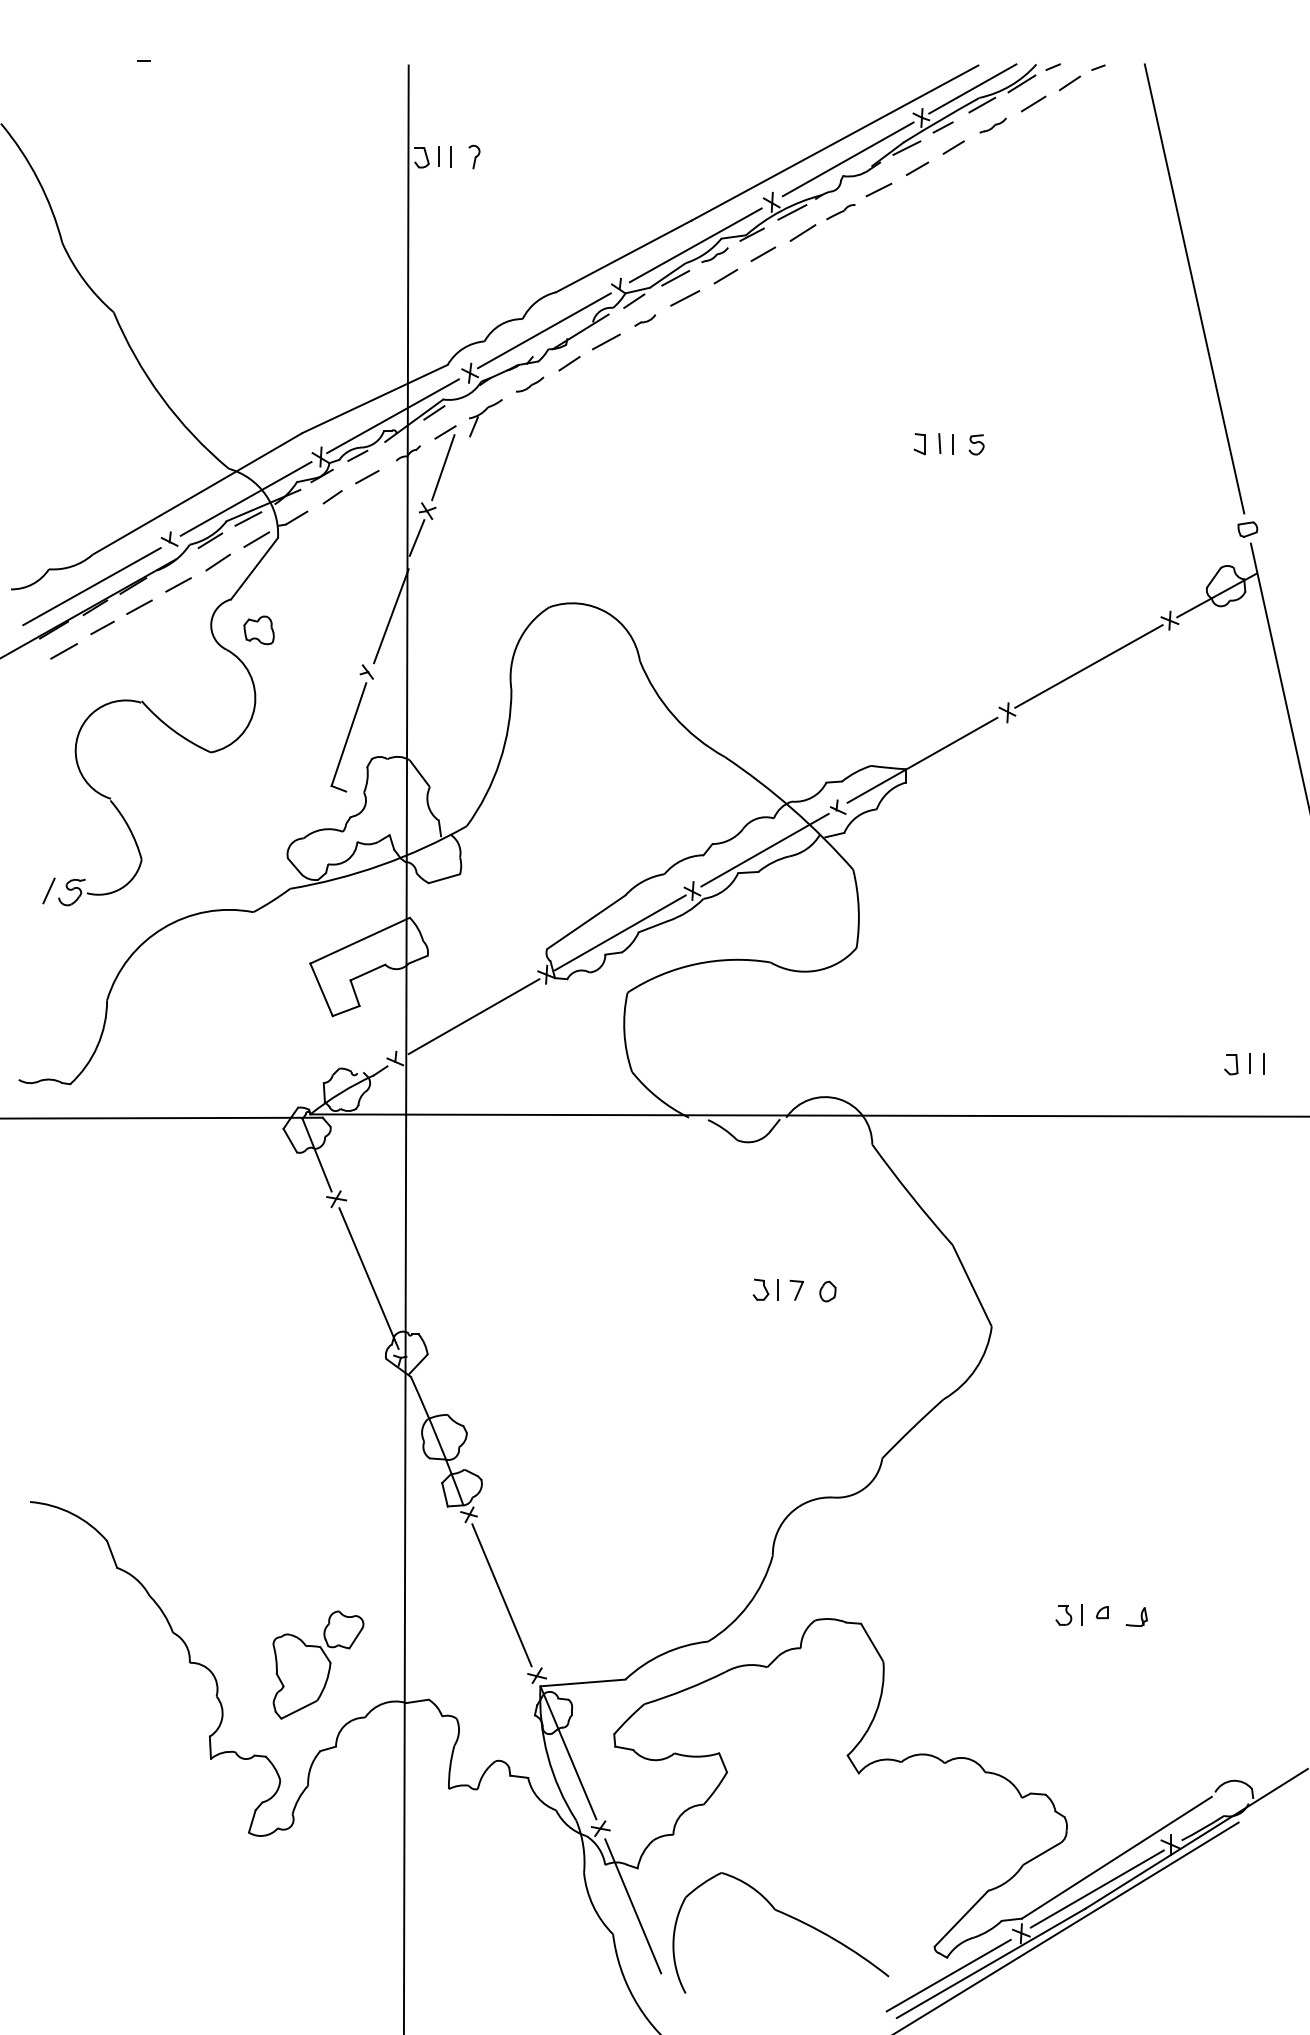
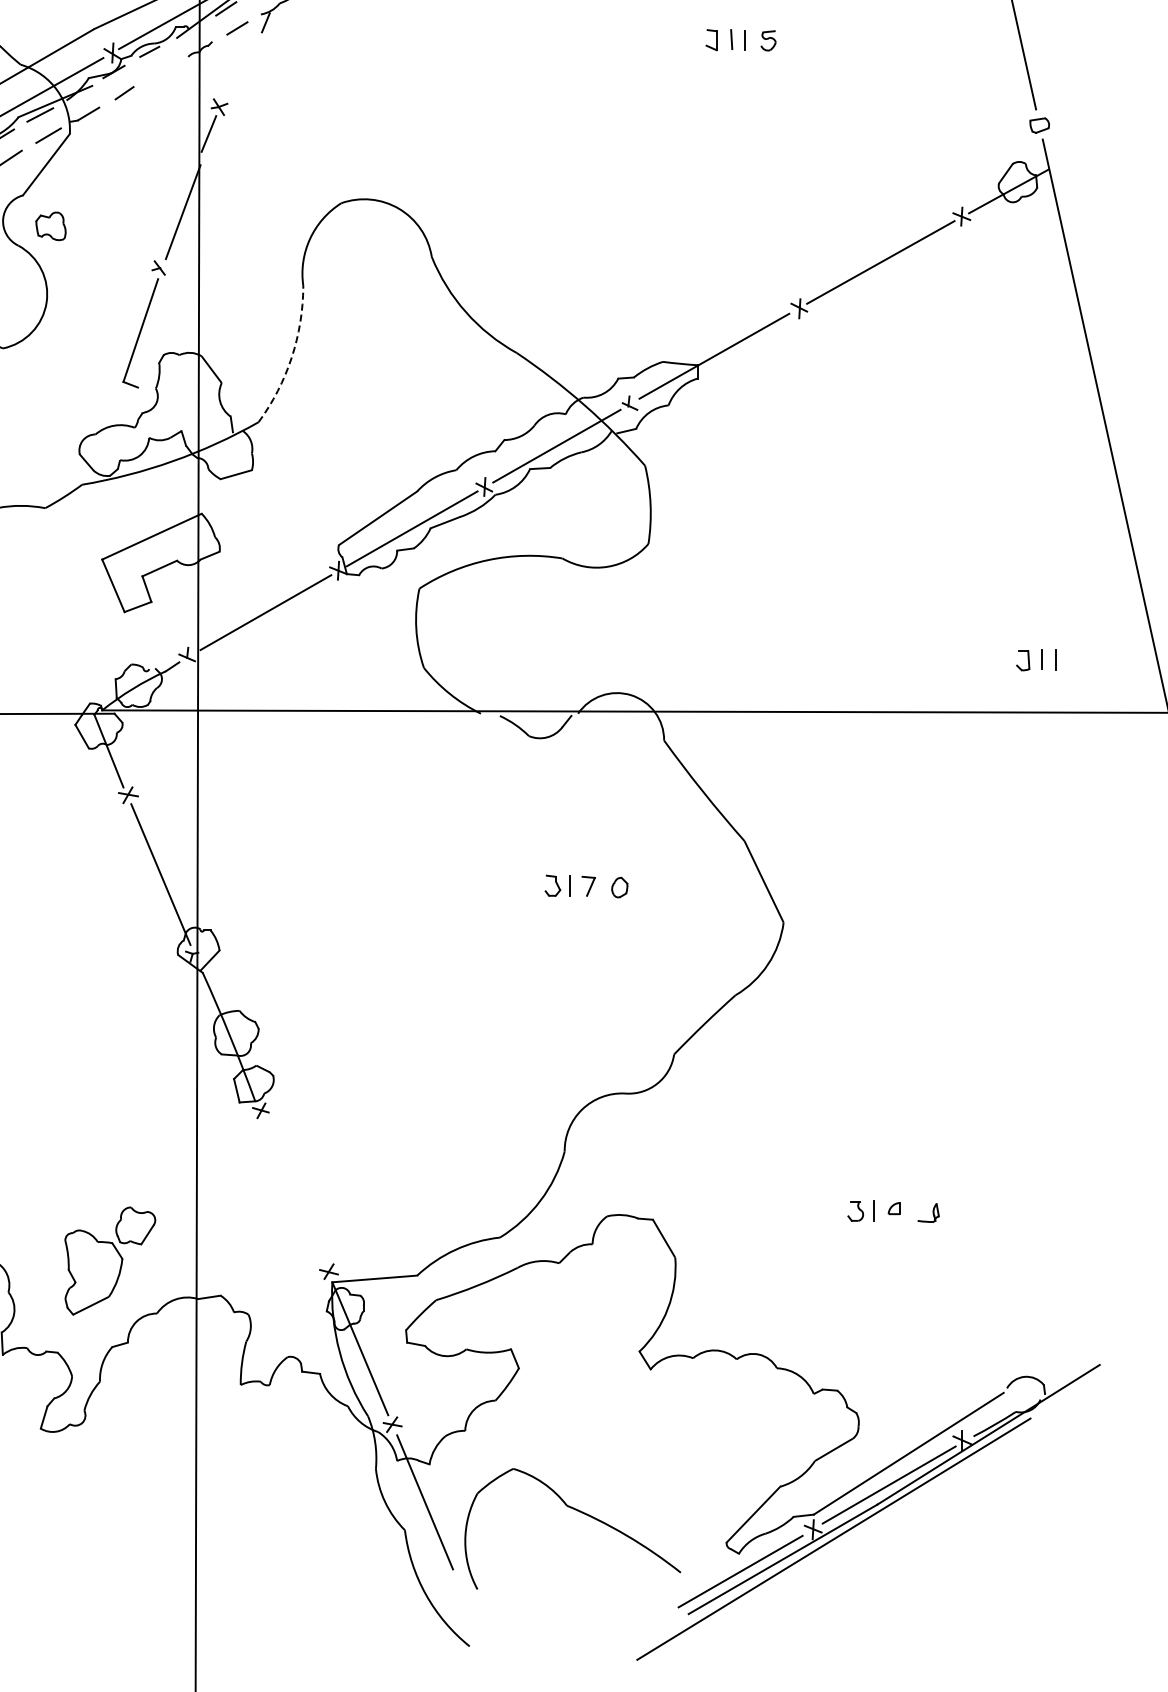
line: (443, 467) -> (235, 63), removed
line: (367, 476) -> (159, 72), removed
arc: (499, 761) -> (291, 357), solid -> dashed
line: (501, 1595) -> (293, 1191), removed

